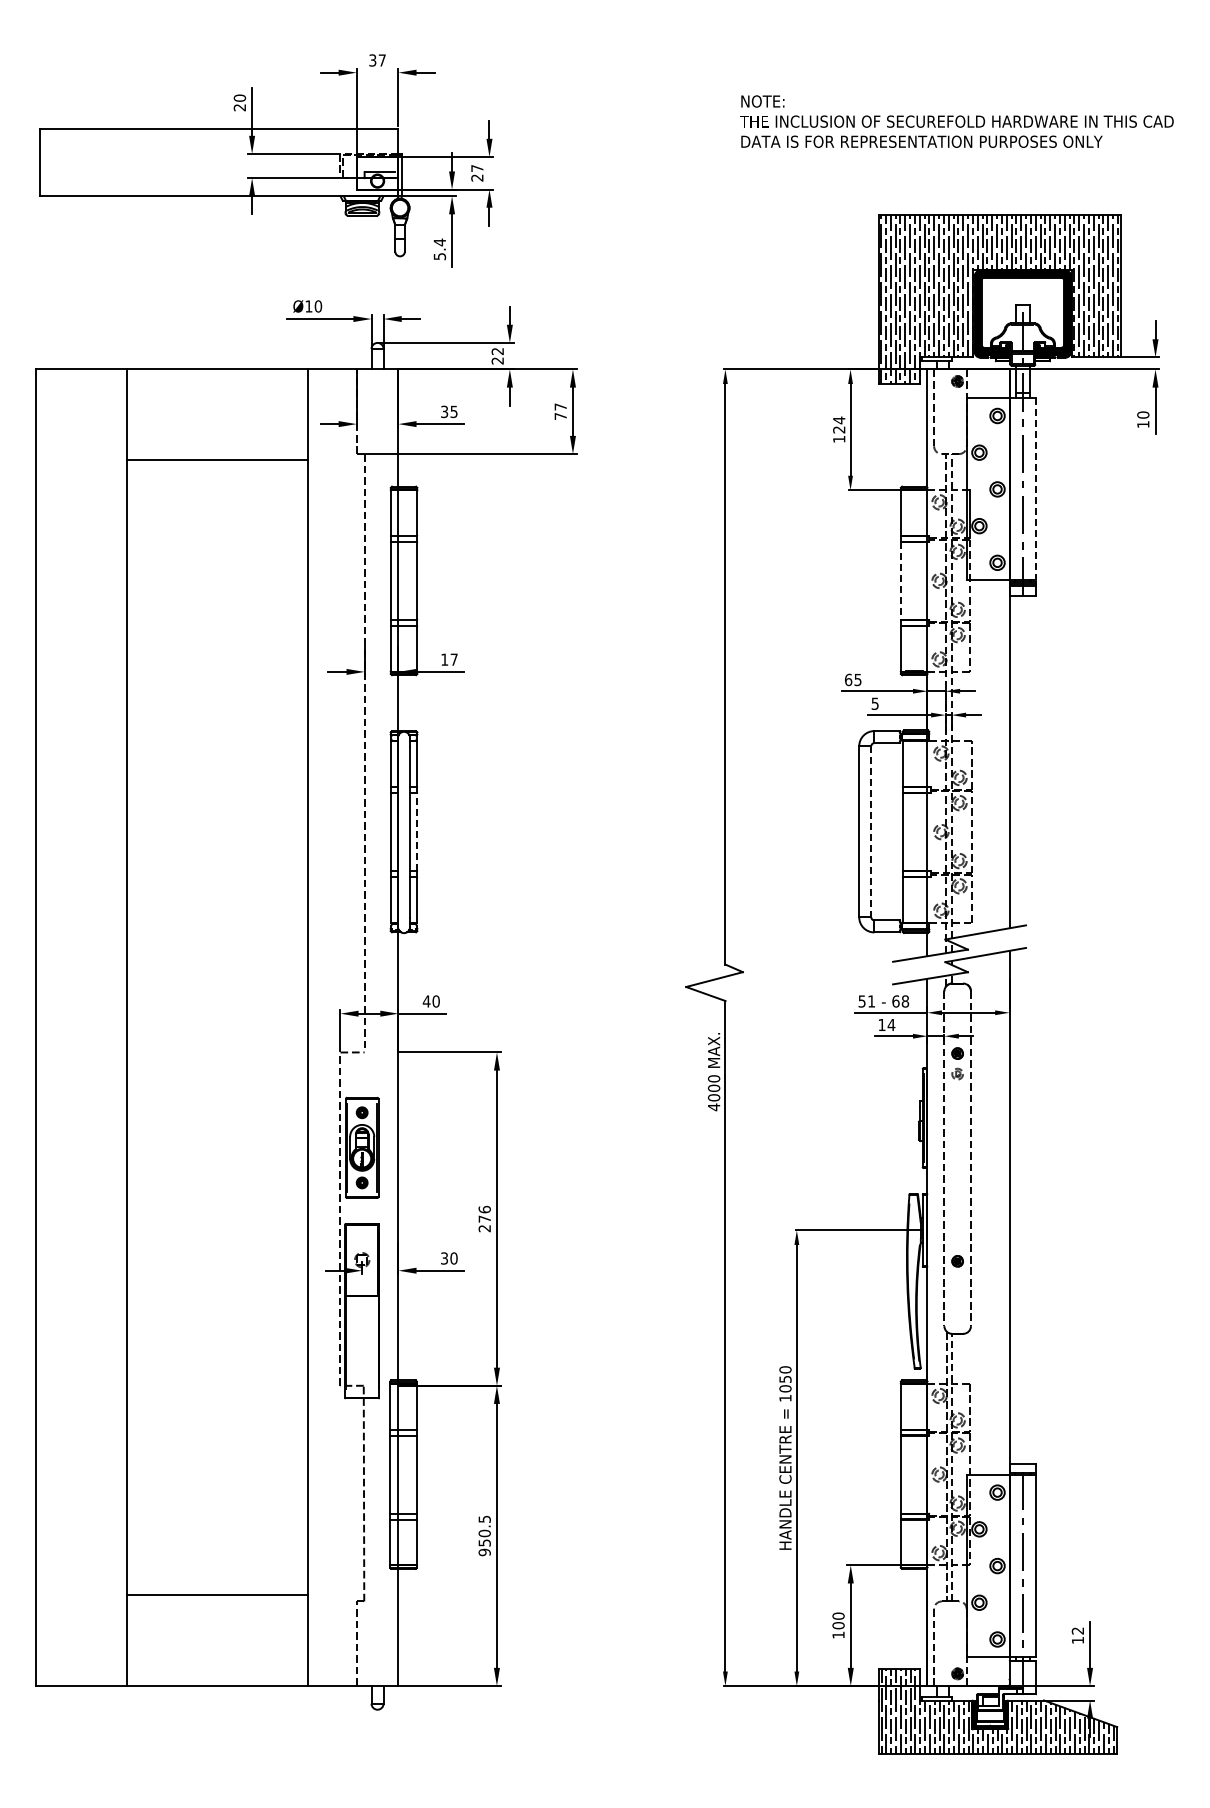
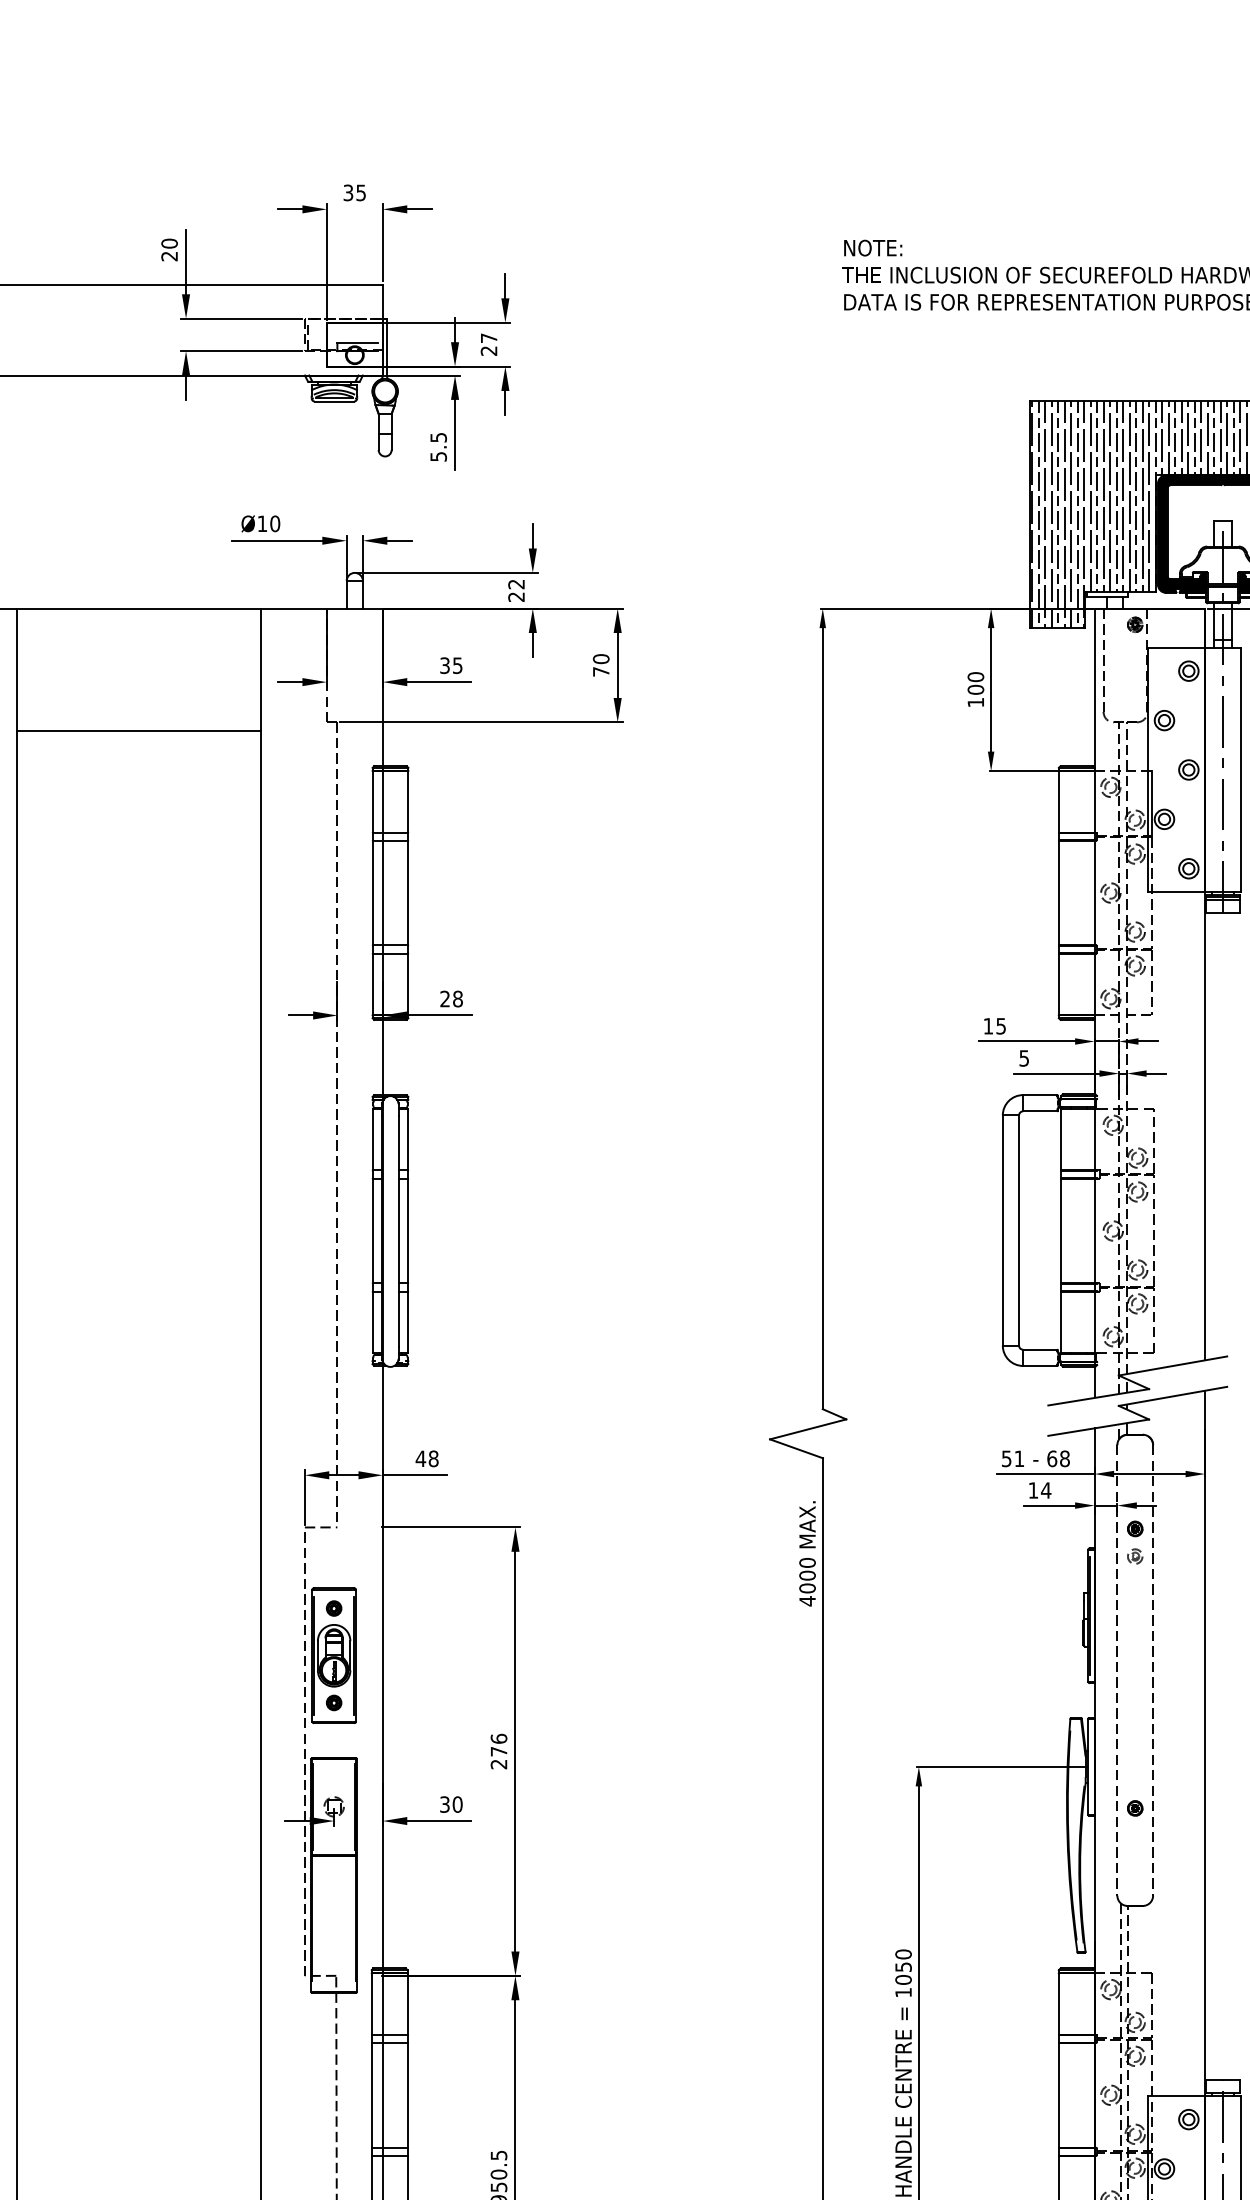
text: (381, 60) -> (360, 192), 37 -> 35
text: (439, 242) -> (438, 437), 5.4 -> 5.5
text: (560, 406) -> (600, 658), 77 -> 70
text: (839, 424) -> (976, 682), 124 -> 100
line: (1036, 489) -> (1241, 770), dashed -> solid
line: (900, 580) -> (1058, 892), dashed -> solid
text: (449, 659) -> (451, 998), 17 -> 28
text: (848, 679) -> (988, 1025), 65 -> 15
line: (871, 831) -> (1019, 1230), dashed -> solid
line: (417, 832) -> (408, 1231), dashed -> solid
text: (435, 1001) -> (432, 1458), 40 -> 48

